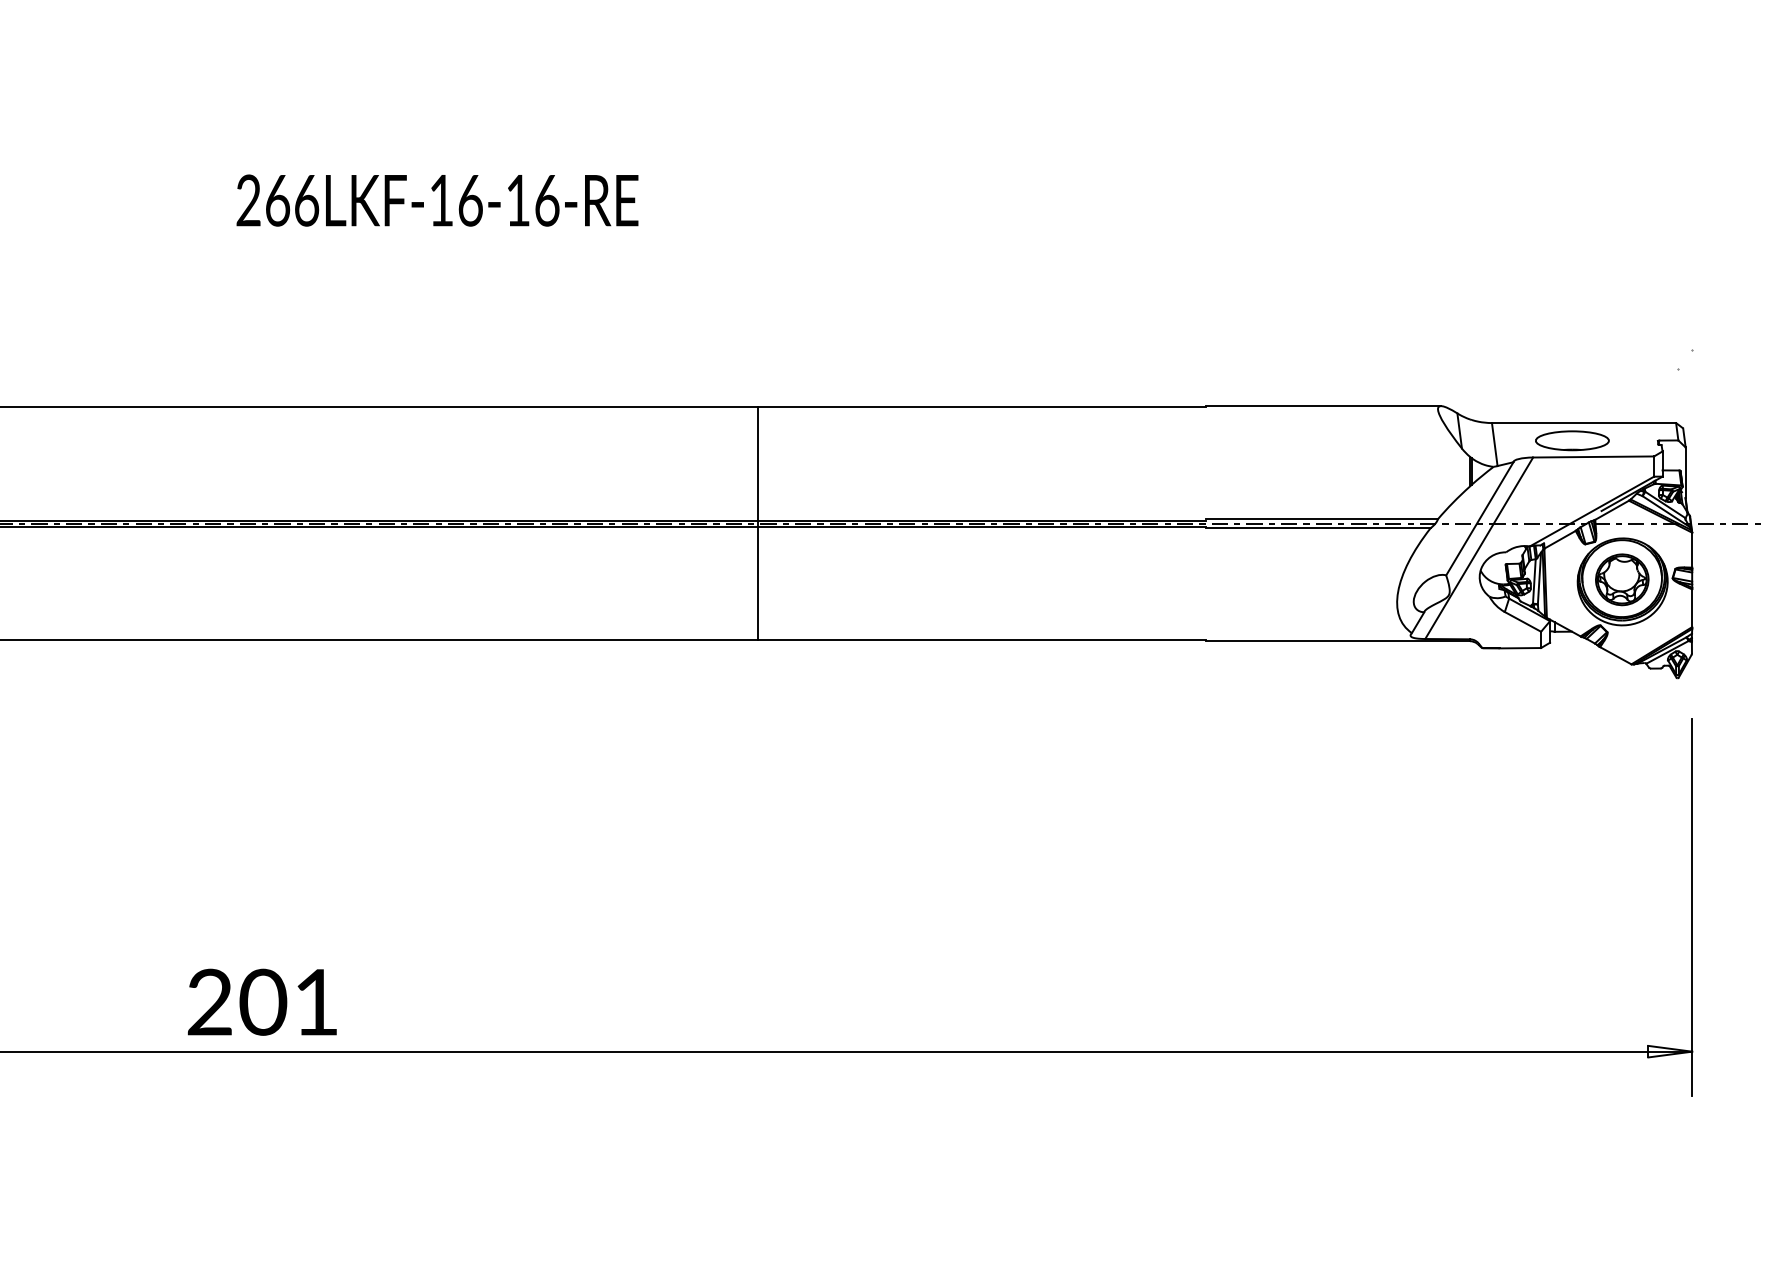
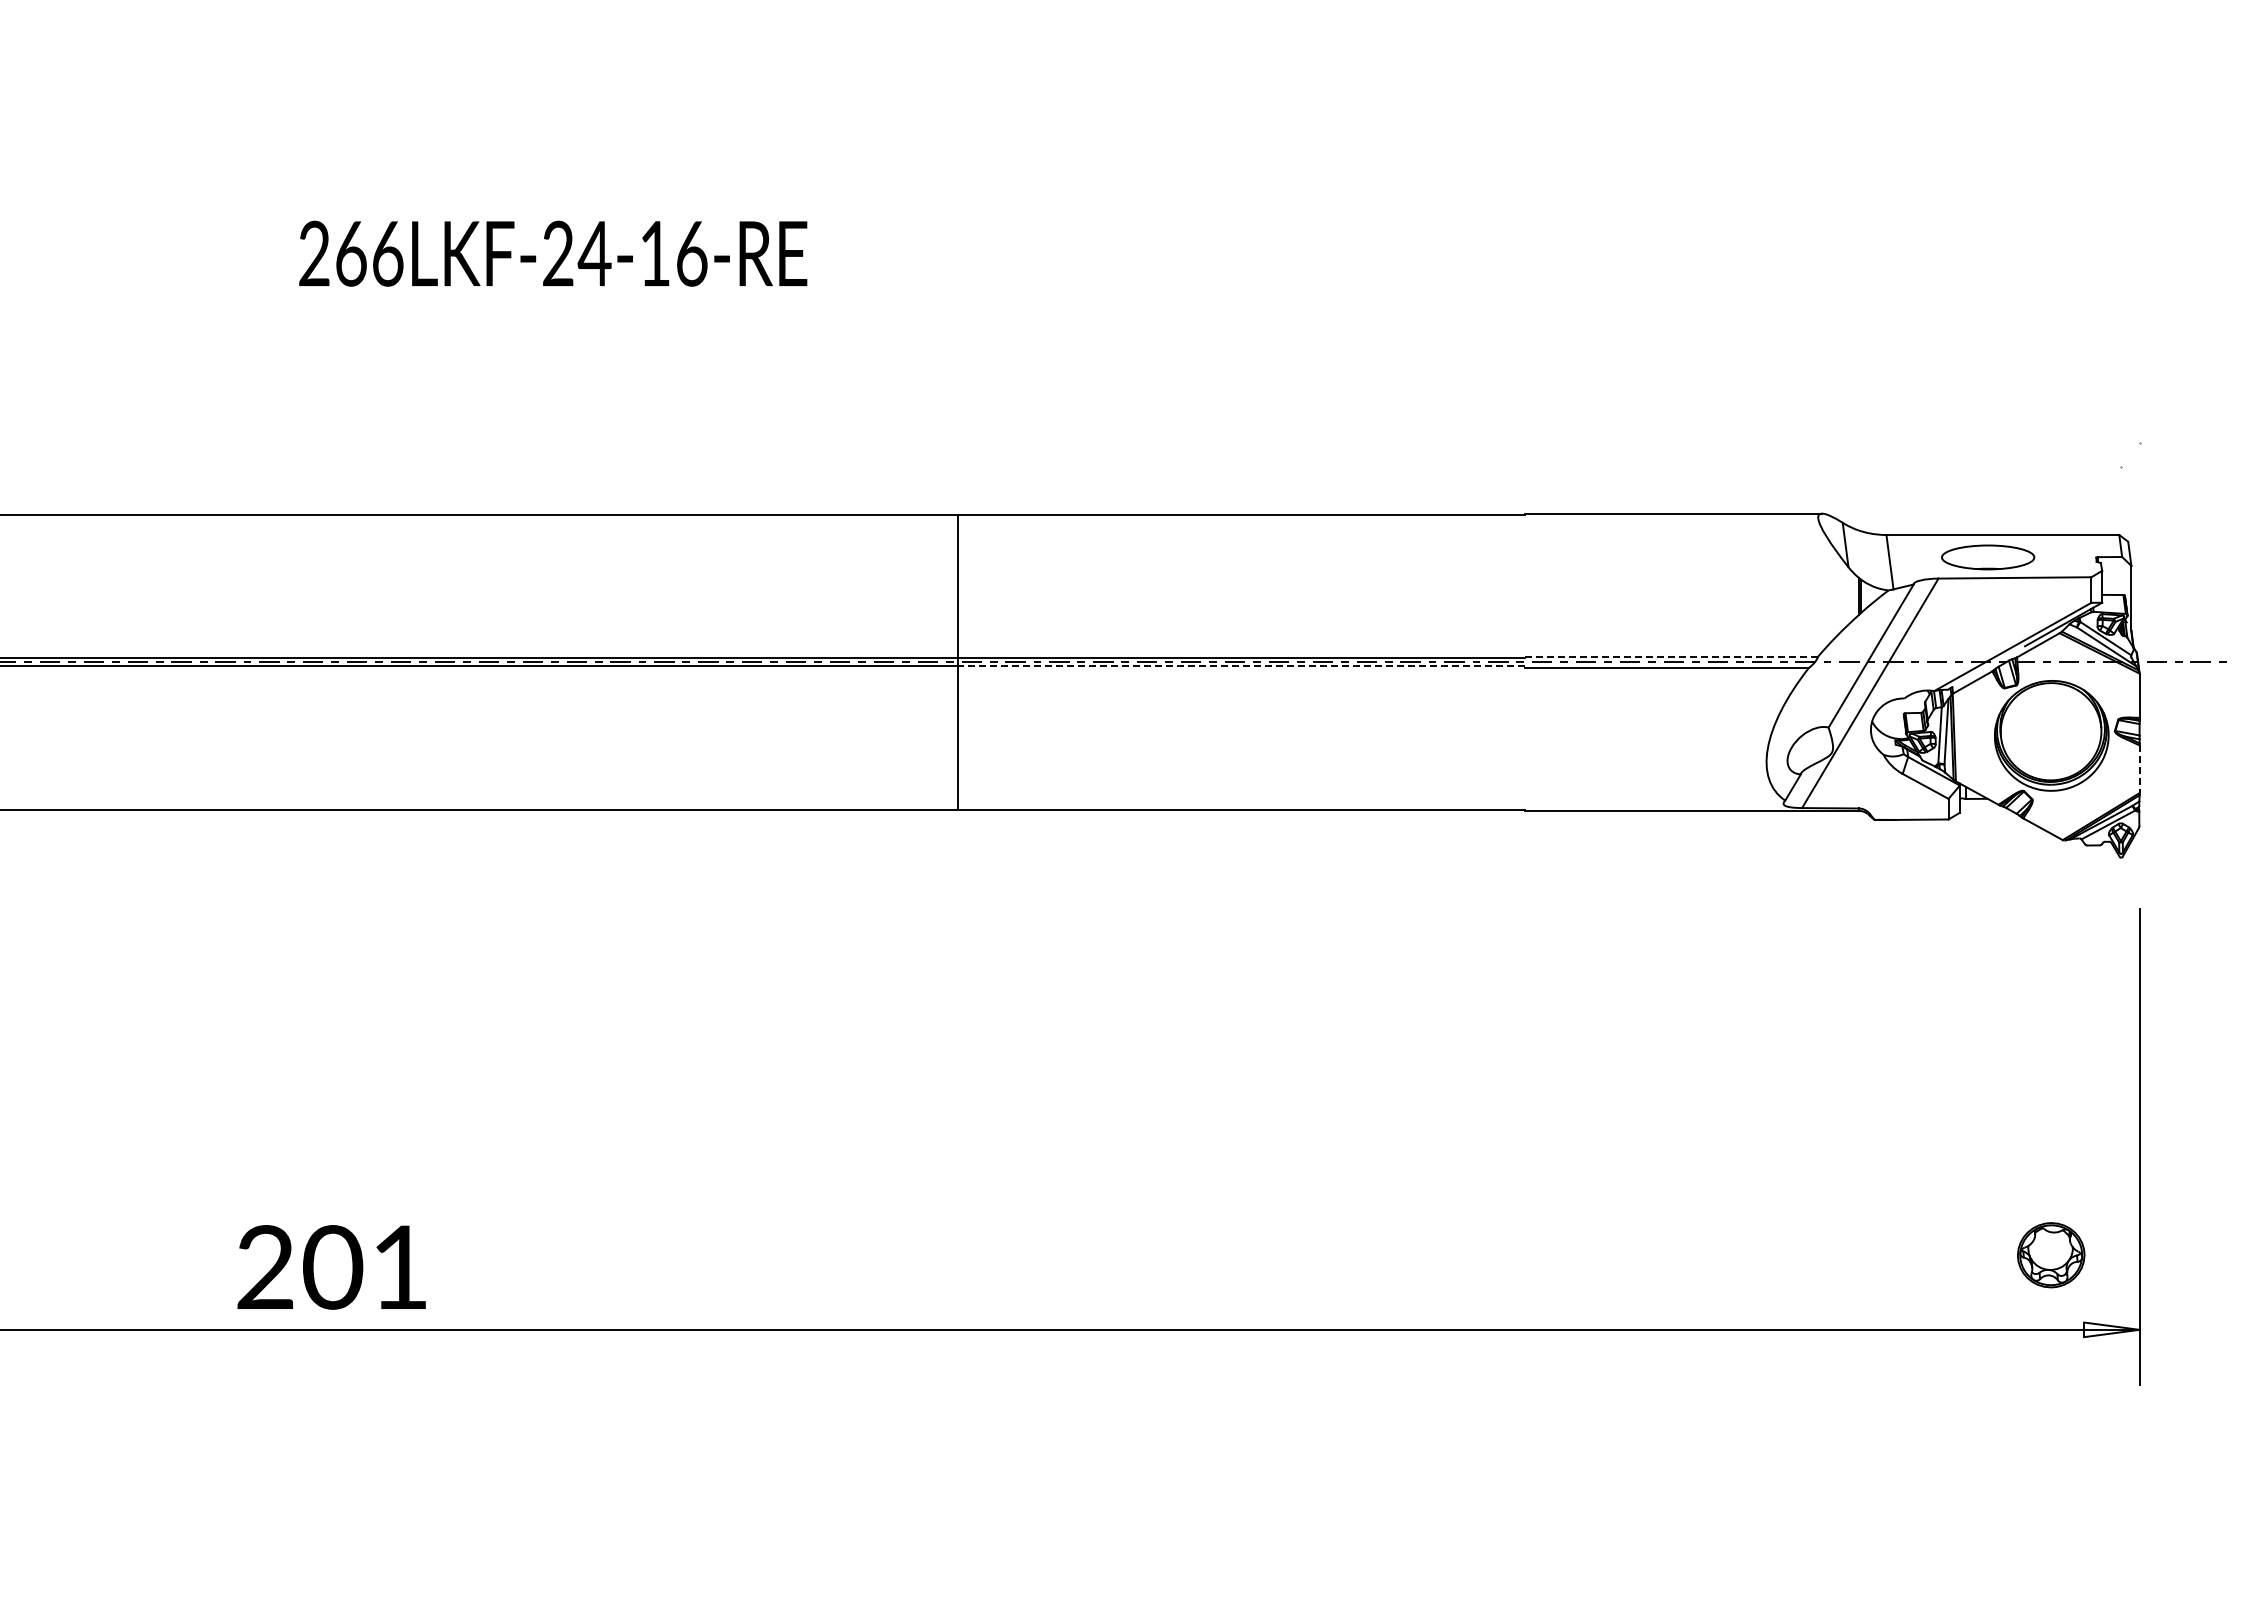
text: (456, 200) -> (577, 253), 266LKF-16-16-RE -> 266LKF-24-16-RE
line: (1321, 519) -> (1671, 656), solid -> dashed
line: (981, 527) -> (1241, 666), solid -> dashed
part: (1622, 580) -> (2051, 1255), moved
line: (1692, 608) -> (2139, 769), solid -> dashed

